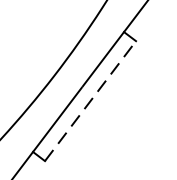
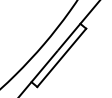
line: (91, 100) -> (62, 57), dashed -> solid

